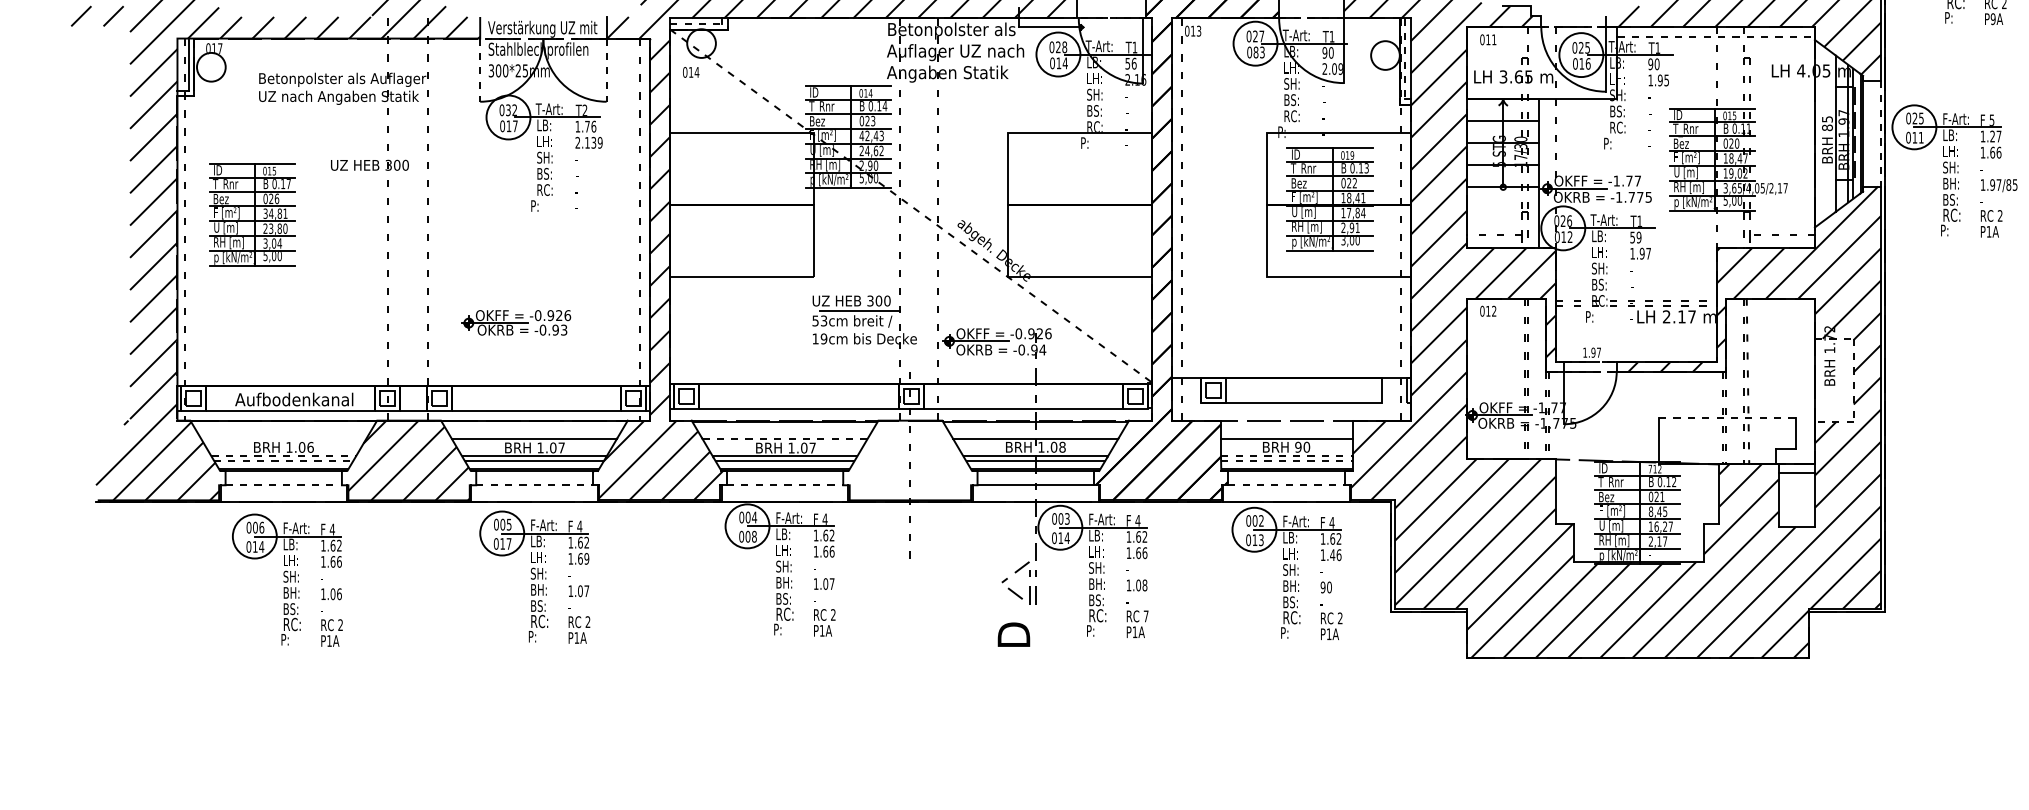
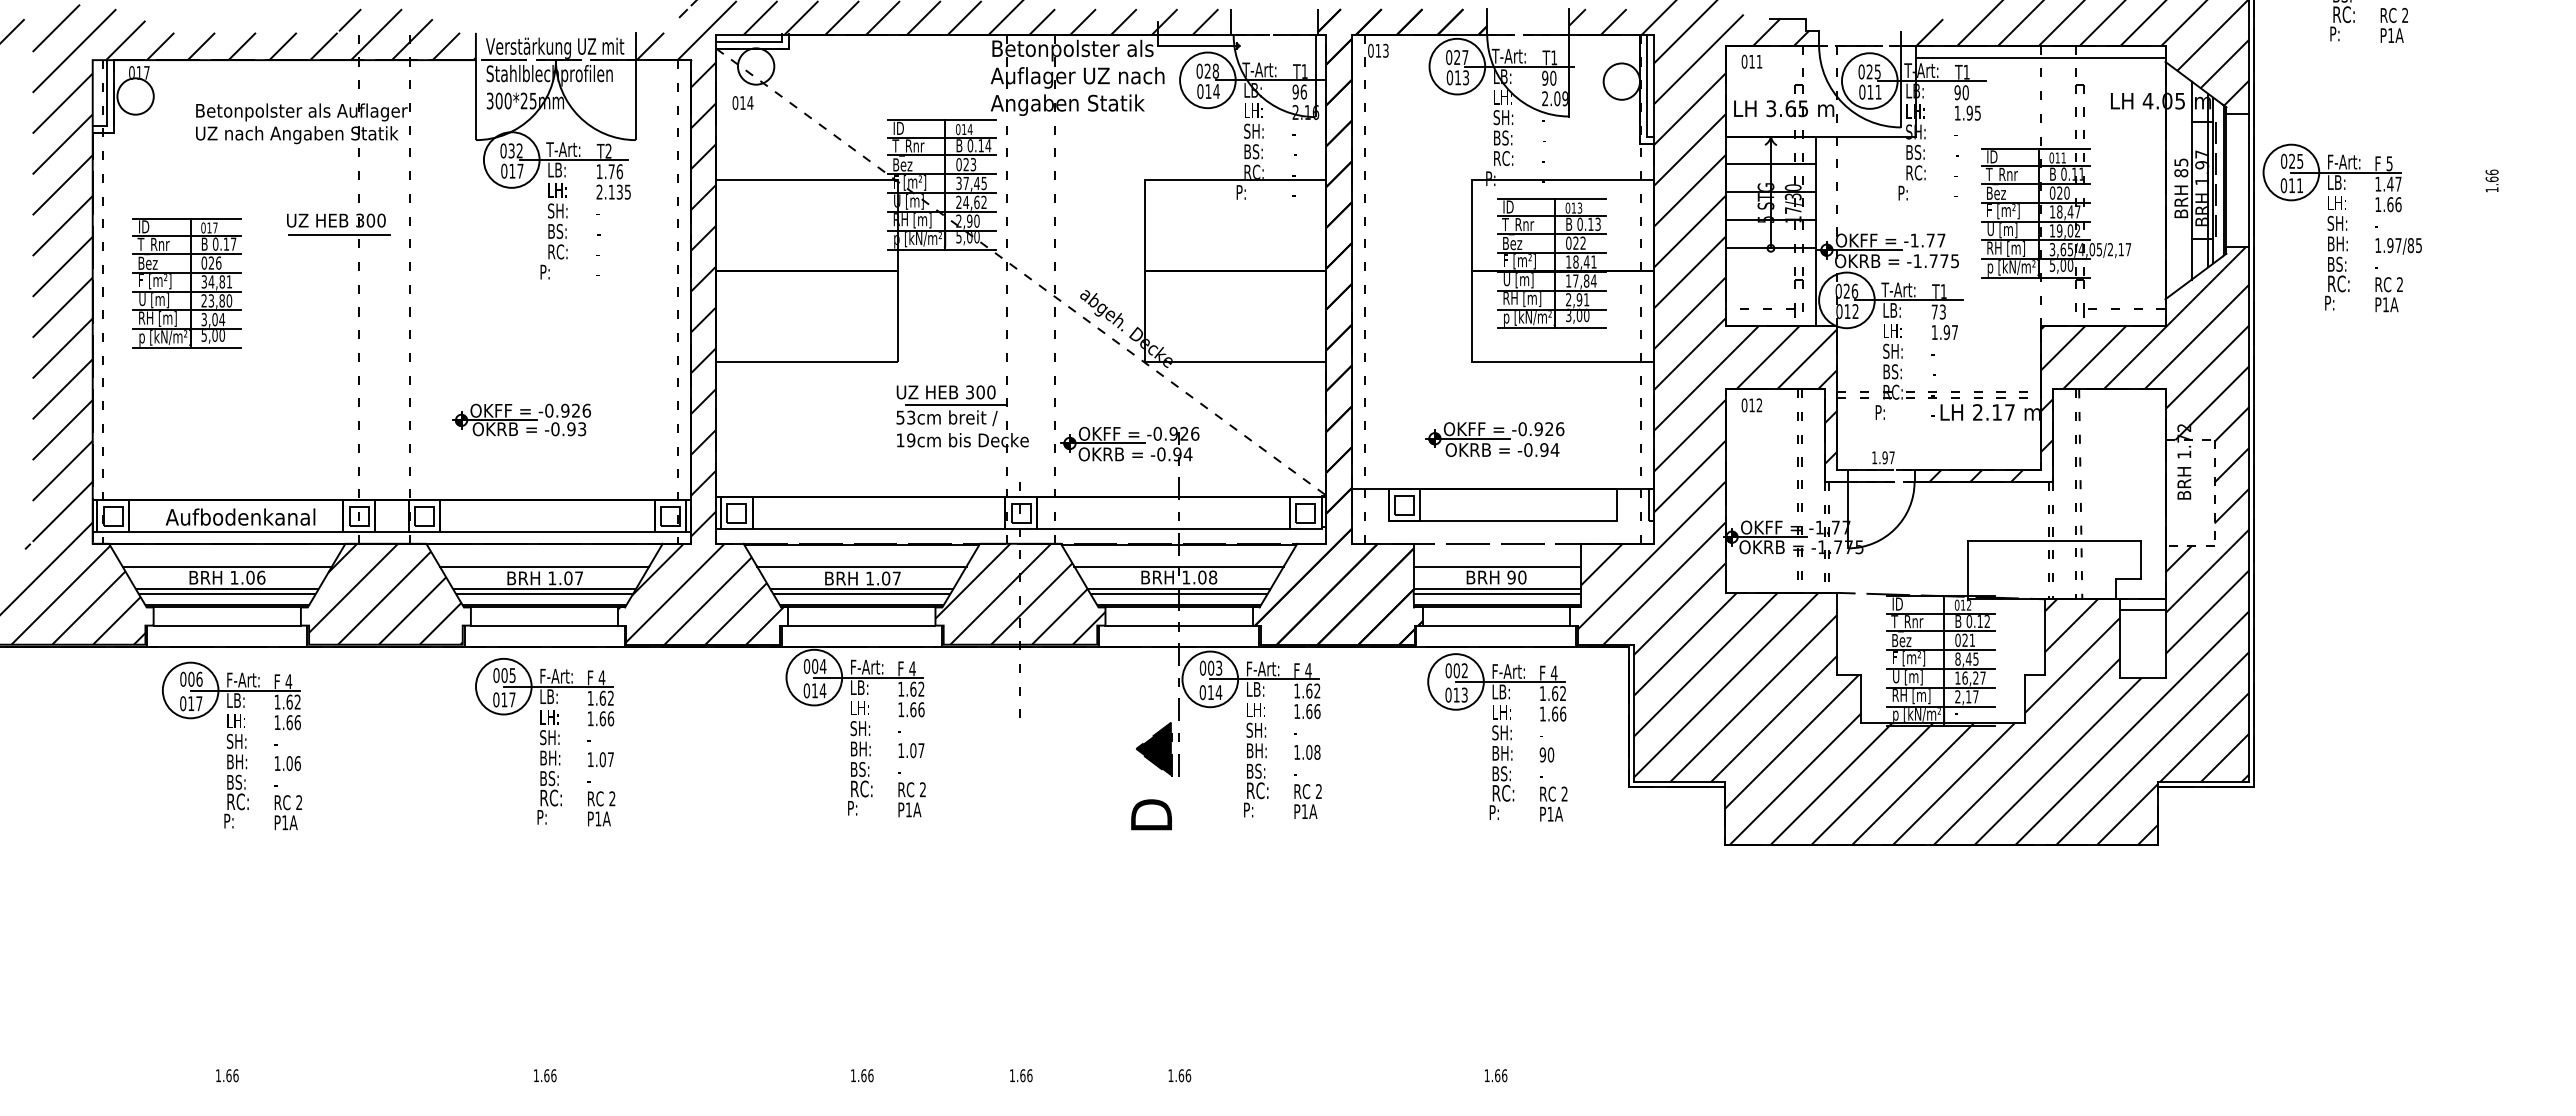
text: (1993, 19) -> (2391, 35), P9A -> P1A
line: (696, 23) -> (749, 41), dashed -> solid
line: (1716, 37) -> (2040, 58), dashed -> solid
text: (1255, 52) -> (1457, 77), 083 -> 013
line: (1404, 59) -> (1646, 86), dashed -> solid
text: (1127, 63) -> (1295, 91), 56 -> 96
text: (1588, 63) -> (1878, 91), 016 -> 011
line: (479, 70) -> (475, 100), dashed -> solid
line: (606, 70) -> (635, 100), dashed -> solid
text: (1734, 115) -> (2063, 157), 015 -> 011
line: (1881, 133) -> (2249, 180), dashed -> solid
text: (871, 136) -> (971, 183), 42,43 -> 37,45
text: (1992, 136) -> (2390, 183), 1.27 -> 1.47
text: (599, 142) -> (627, 191), 2.139 -> 2.135
text: (1352, 154) -> (1579, 207), 019 -> 013
text: (274, 170) -> (215, 227), 015 -> 017
line: (372, 176) -> (339, 234), added
text: (1635, 237) -> (1938, 311), 59 -> 73
part: (1284, 338) -> (1494, 439), added
line: (1727, 418) -> (2054, 541), dashed -> solid
line: (283, 438) -> (227, 566), added
line: (784, 438) -> (861, 566), dashed -> solid
line: (283, 455) -> (227, 588), dashed -> solid
line: (1287, 455) -> (1497, 588), dashed -> solid
hatch: (910, 459) -> (1020, 593), added
line: (283, 460) -> (227, 594), dashed -> solid
line: (1287, 460) -> (1497, 594), dashed -> solid
text: (1649, 468) -> (1956, 604), 712 -> 012
line: (283, 485) -> (227, 625), dashed -> solid
line: (534, 485) -> (544, 625), dashed -> solid
line: (784, 485) -> (861, 625), dashed -> solid
line: (1286, 485) -> (1496, 625), dashed -> solid
text: (750, 536) -> (818, 690), 008 -> 014
text: (261, 546) -> (199, 703), 014 -> 017
text: (1332, 554) -> (1554, 713), 1.46 -> 1.66
text: (586, 558) -> (610, 718), 1.69 -> 1.66
fill: (1015, 583) -> (1153, 749), added
text: (1145, 616) -> (1318, 791), 7 -> 2

